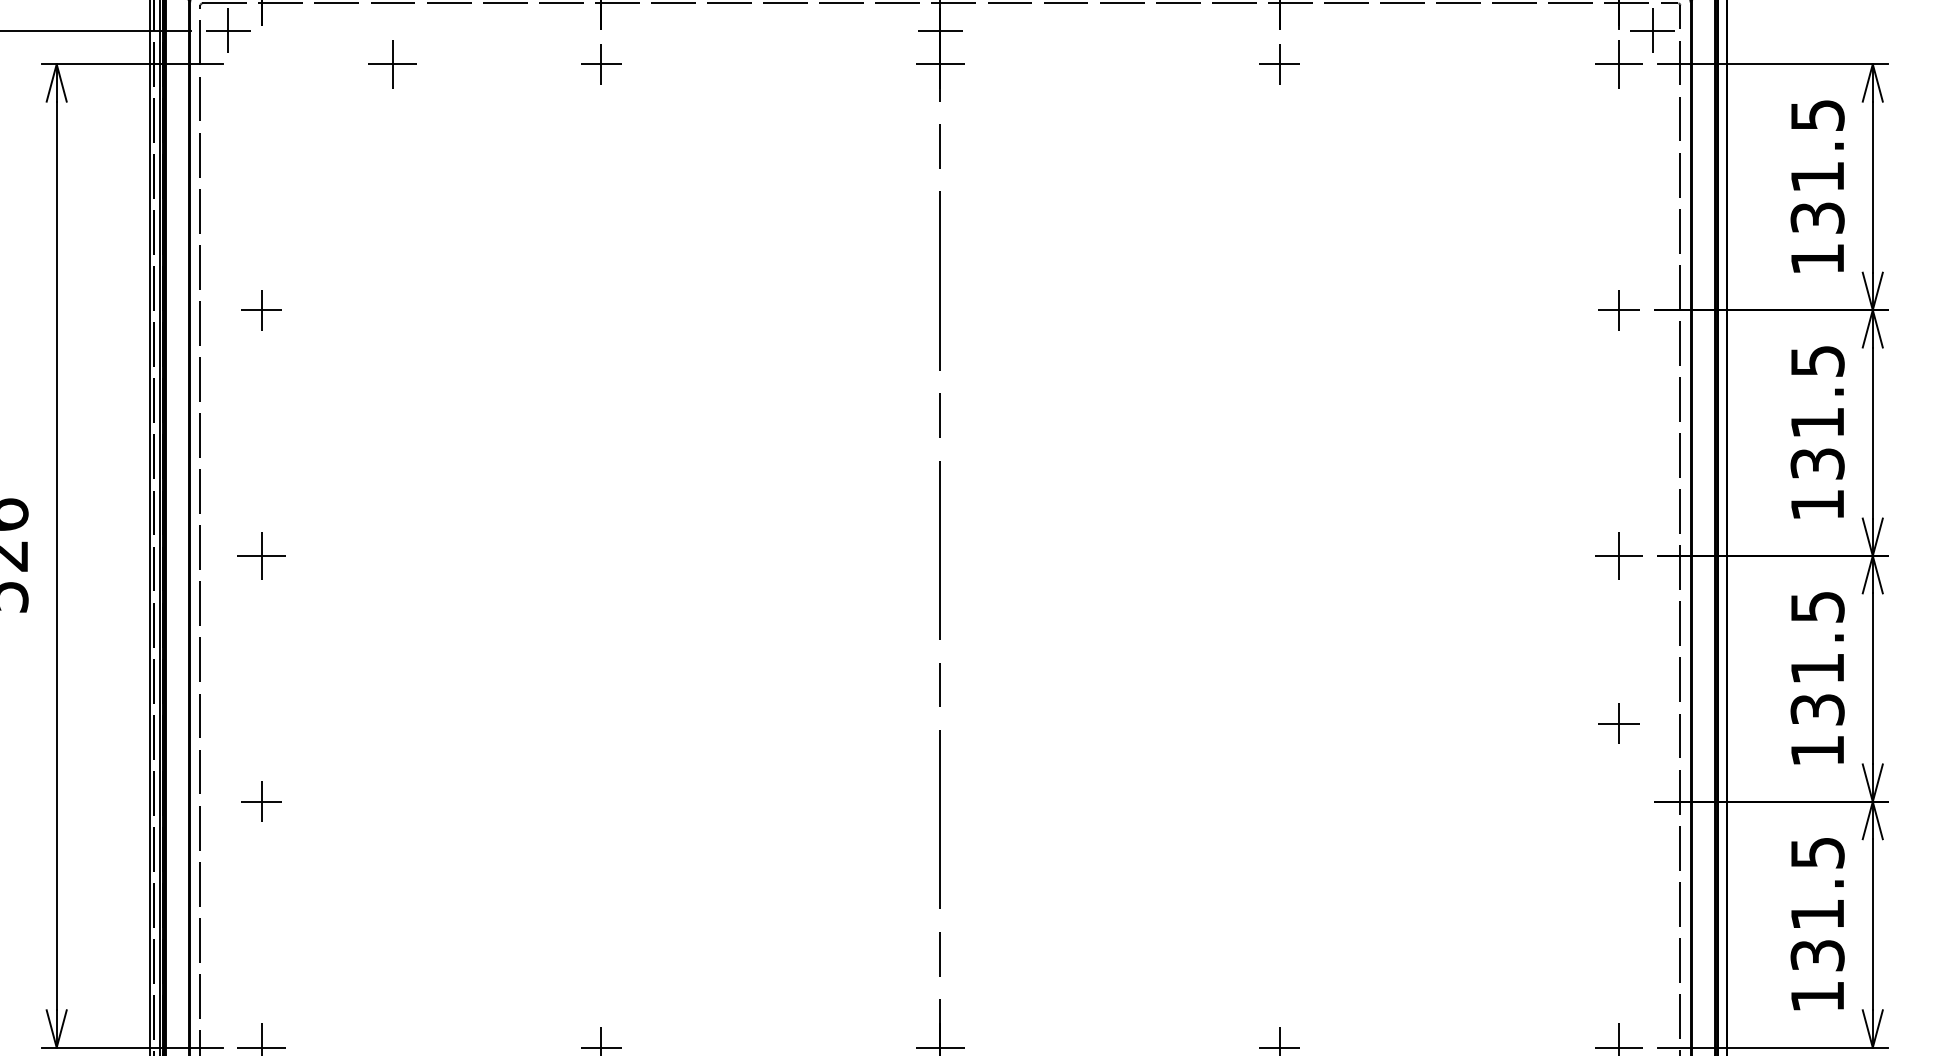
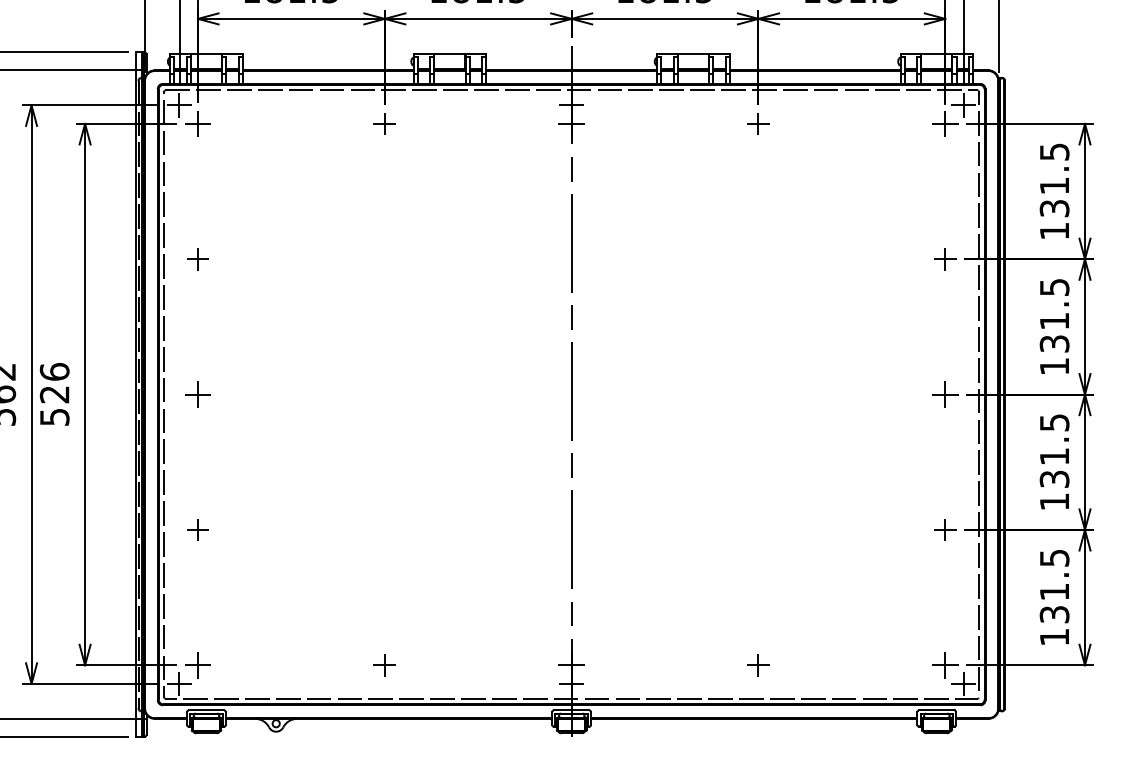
part: (391, 63) -> (197, 123), moved
part: (1619, 722) -> (945, 529), moved

